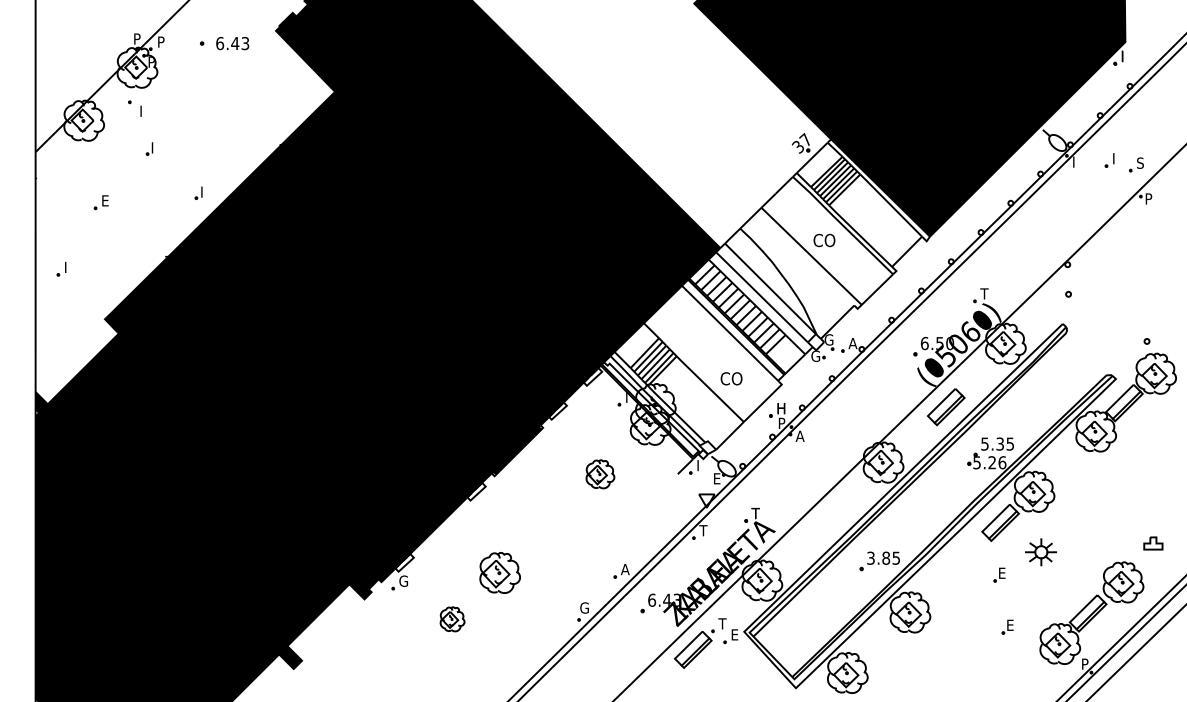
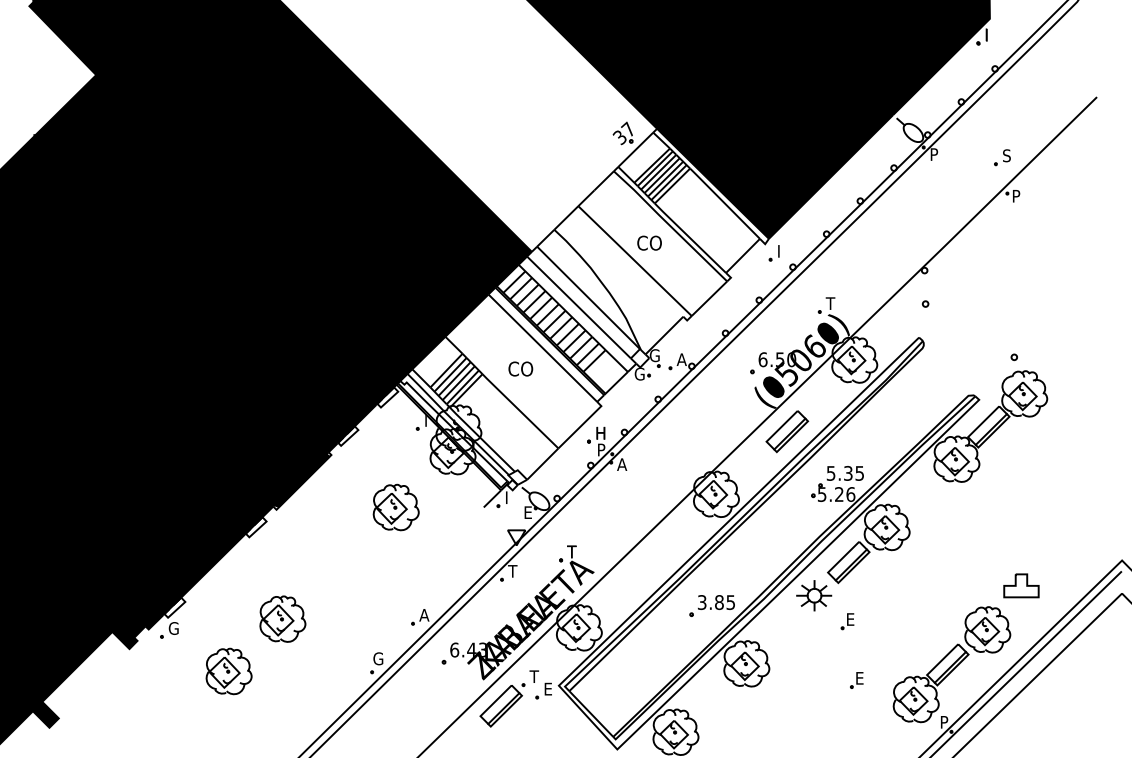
text: (1076, 159) -> (934, 151), I -> P
part: (1109, 160) -> (774, 253), moved
text: (731, 378) -> (520, 368), moved
part: (600, 474) -> (396, 507), size x1.43
part: (1153, 543) -> (1021, 585), size x1.67
part: (1040, 552) -> (813, 596), moved
part: (452, 619) -> (228, 671), size x1.67

